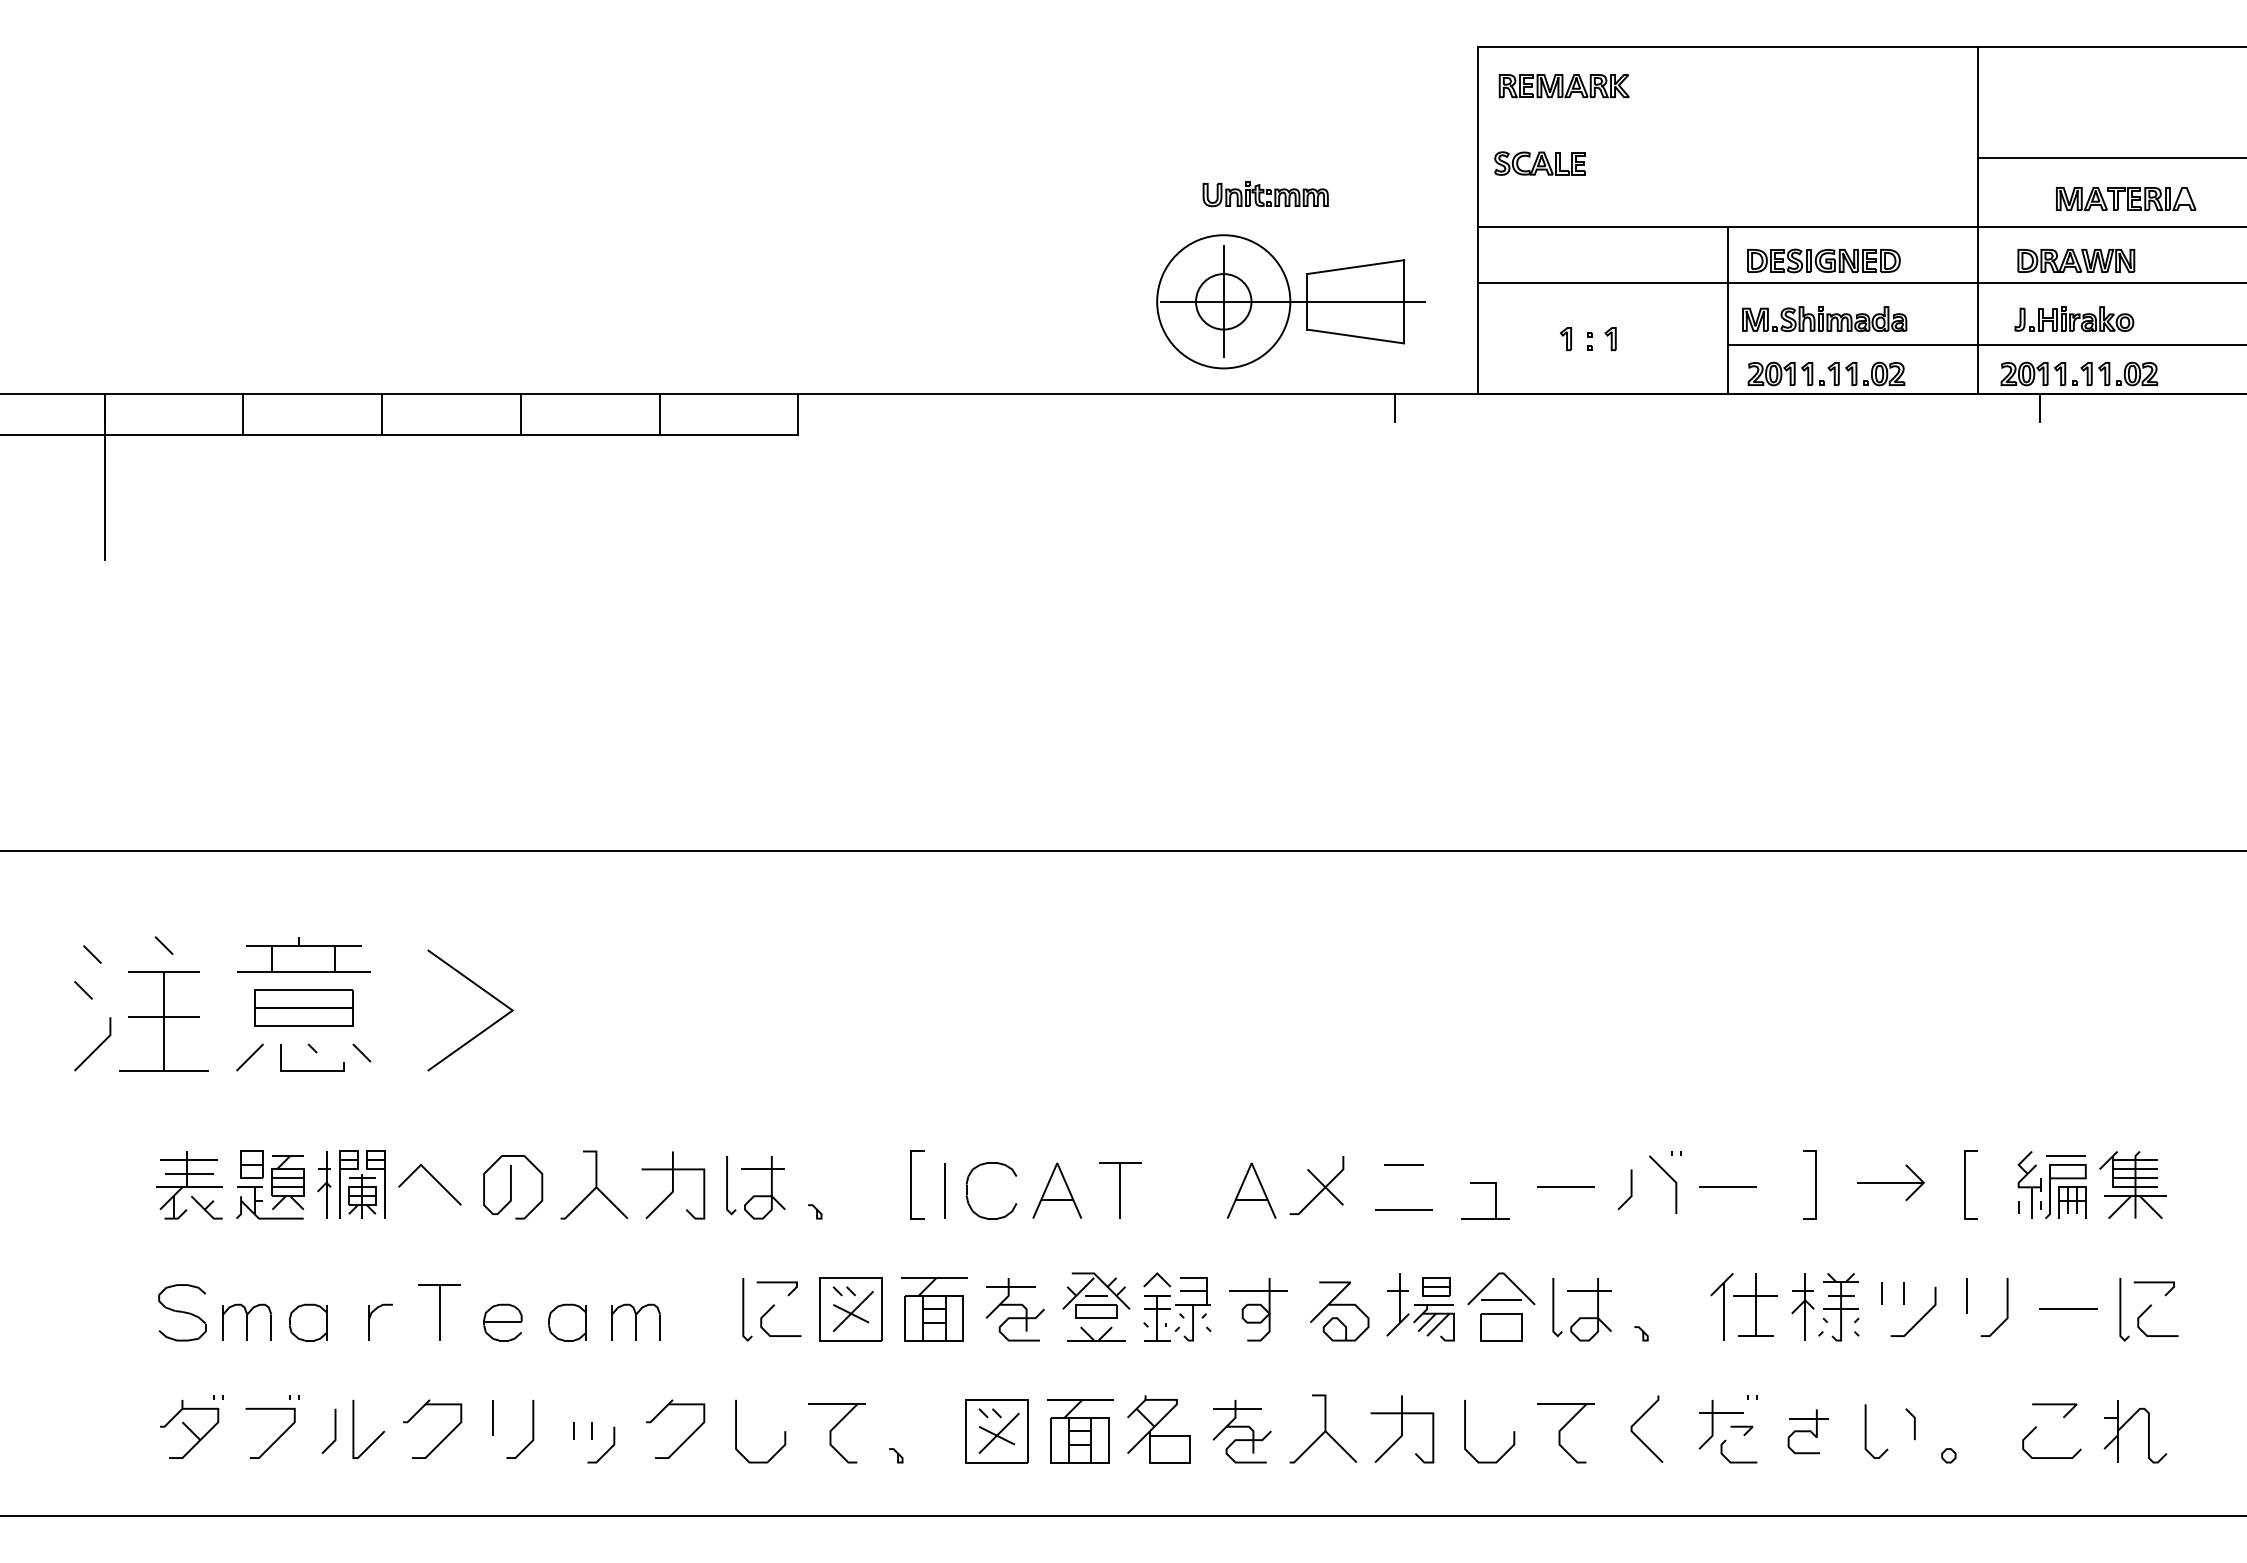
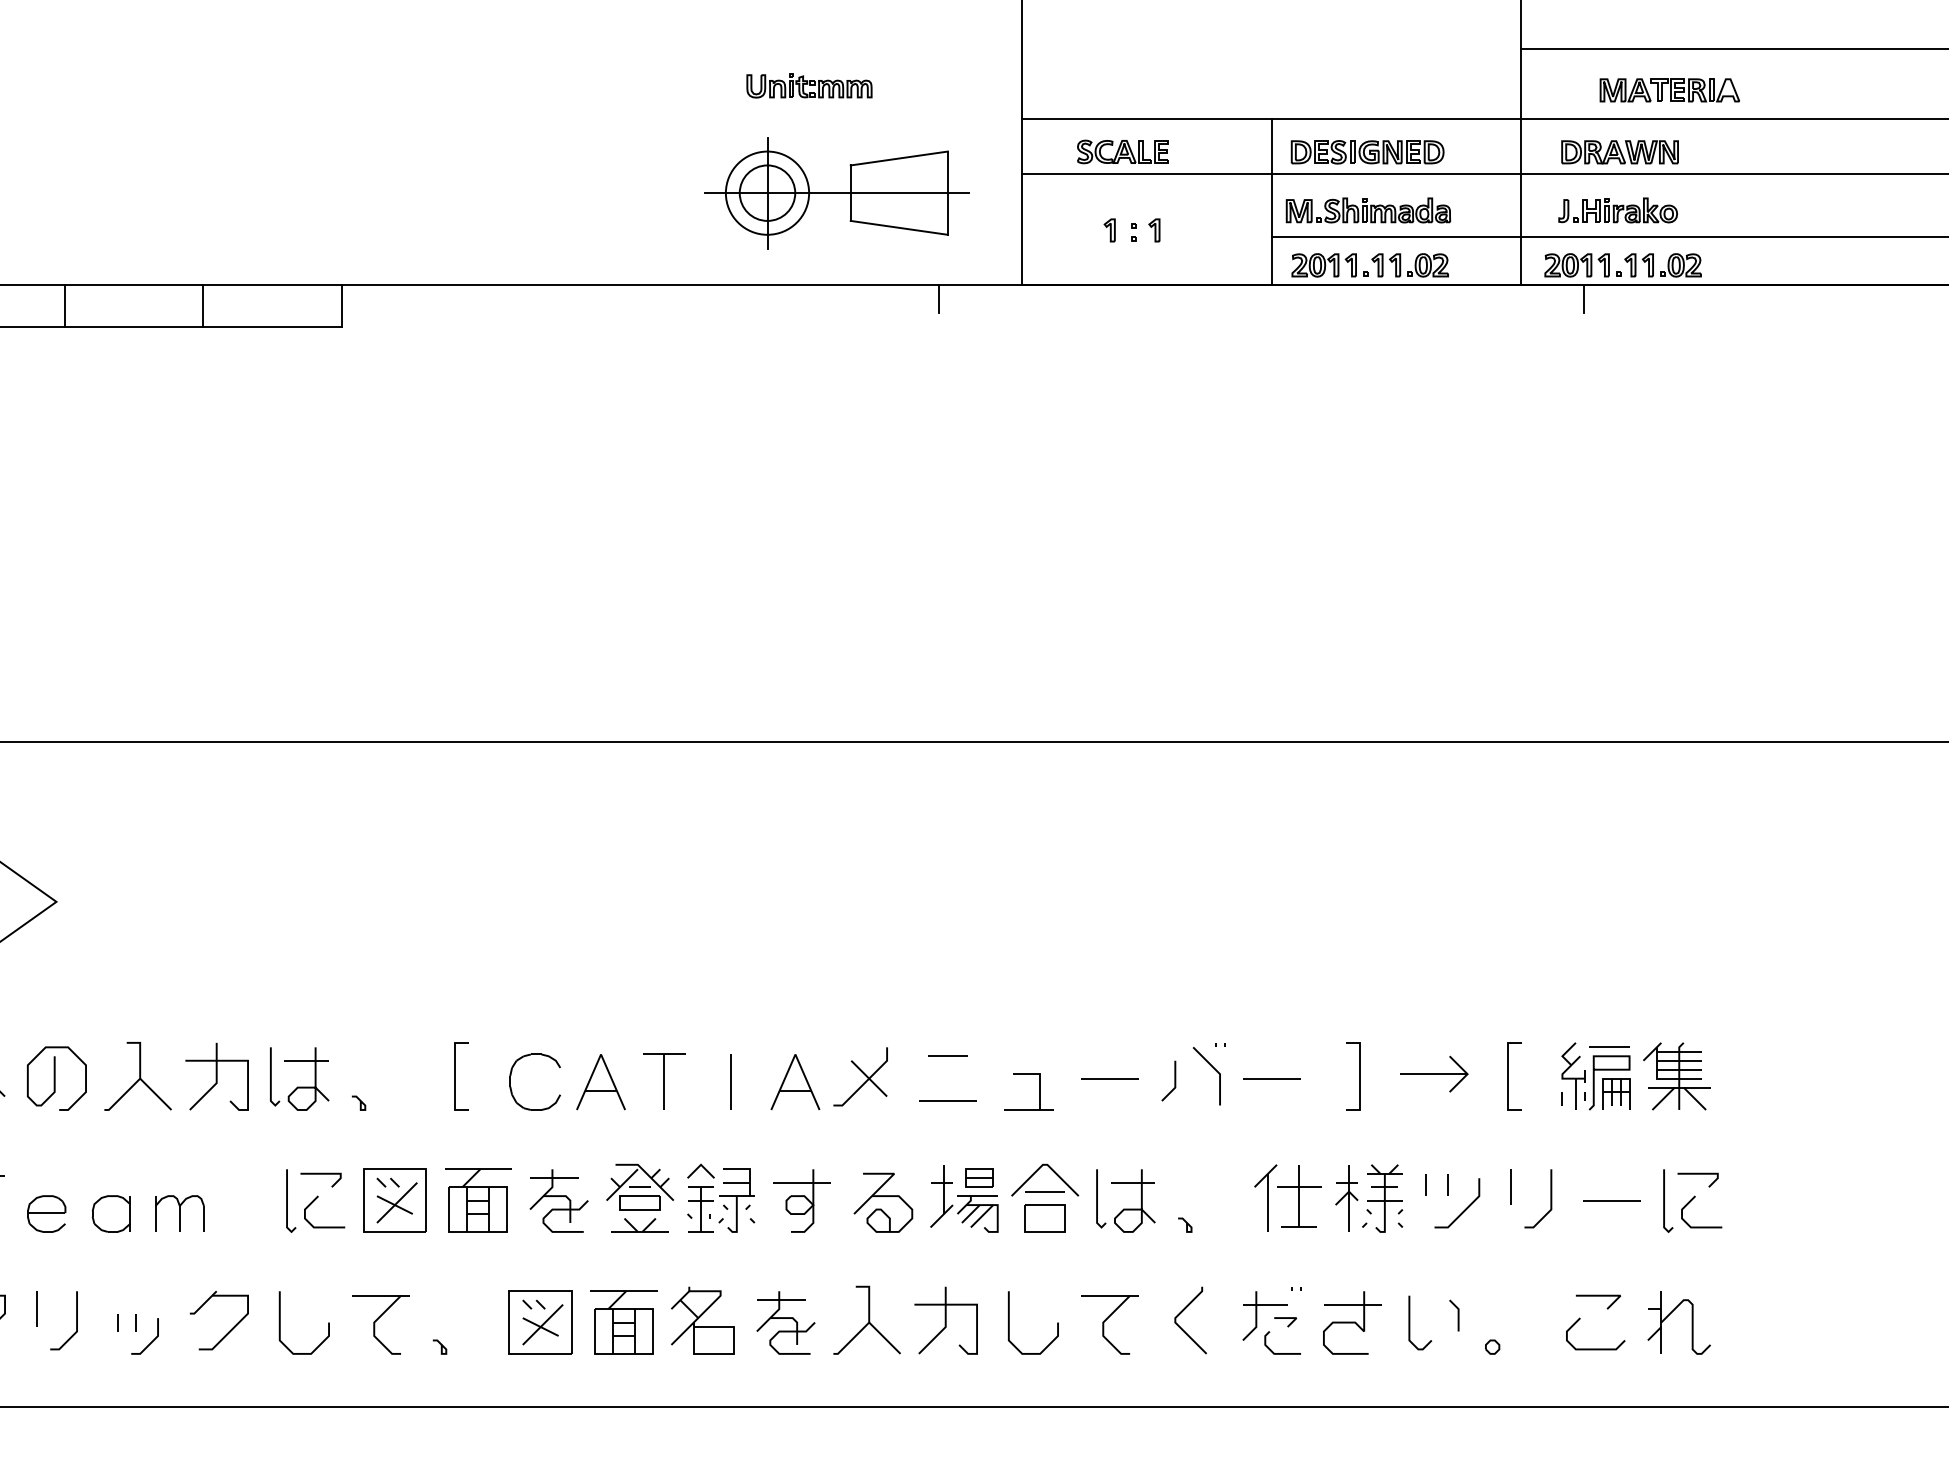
part: (1539, 163) -> (1122, 151), moved
circle: (1223, 301) -> (767, 192), size x0.62
line: (944, 1190) -> (730, 1081), moved
part: (1808, 1431) -> (1352, 1322), size x1.43

